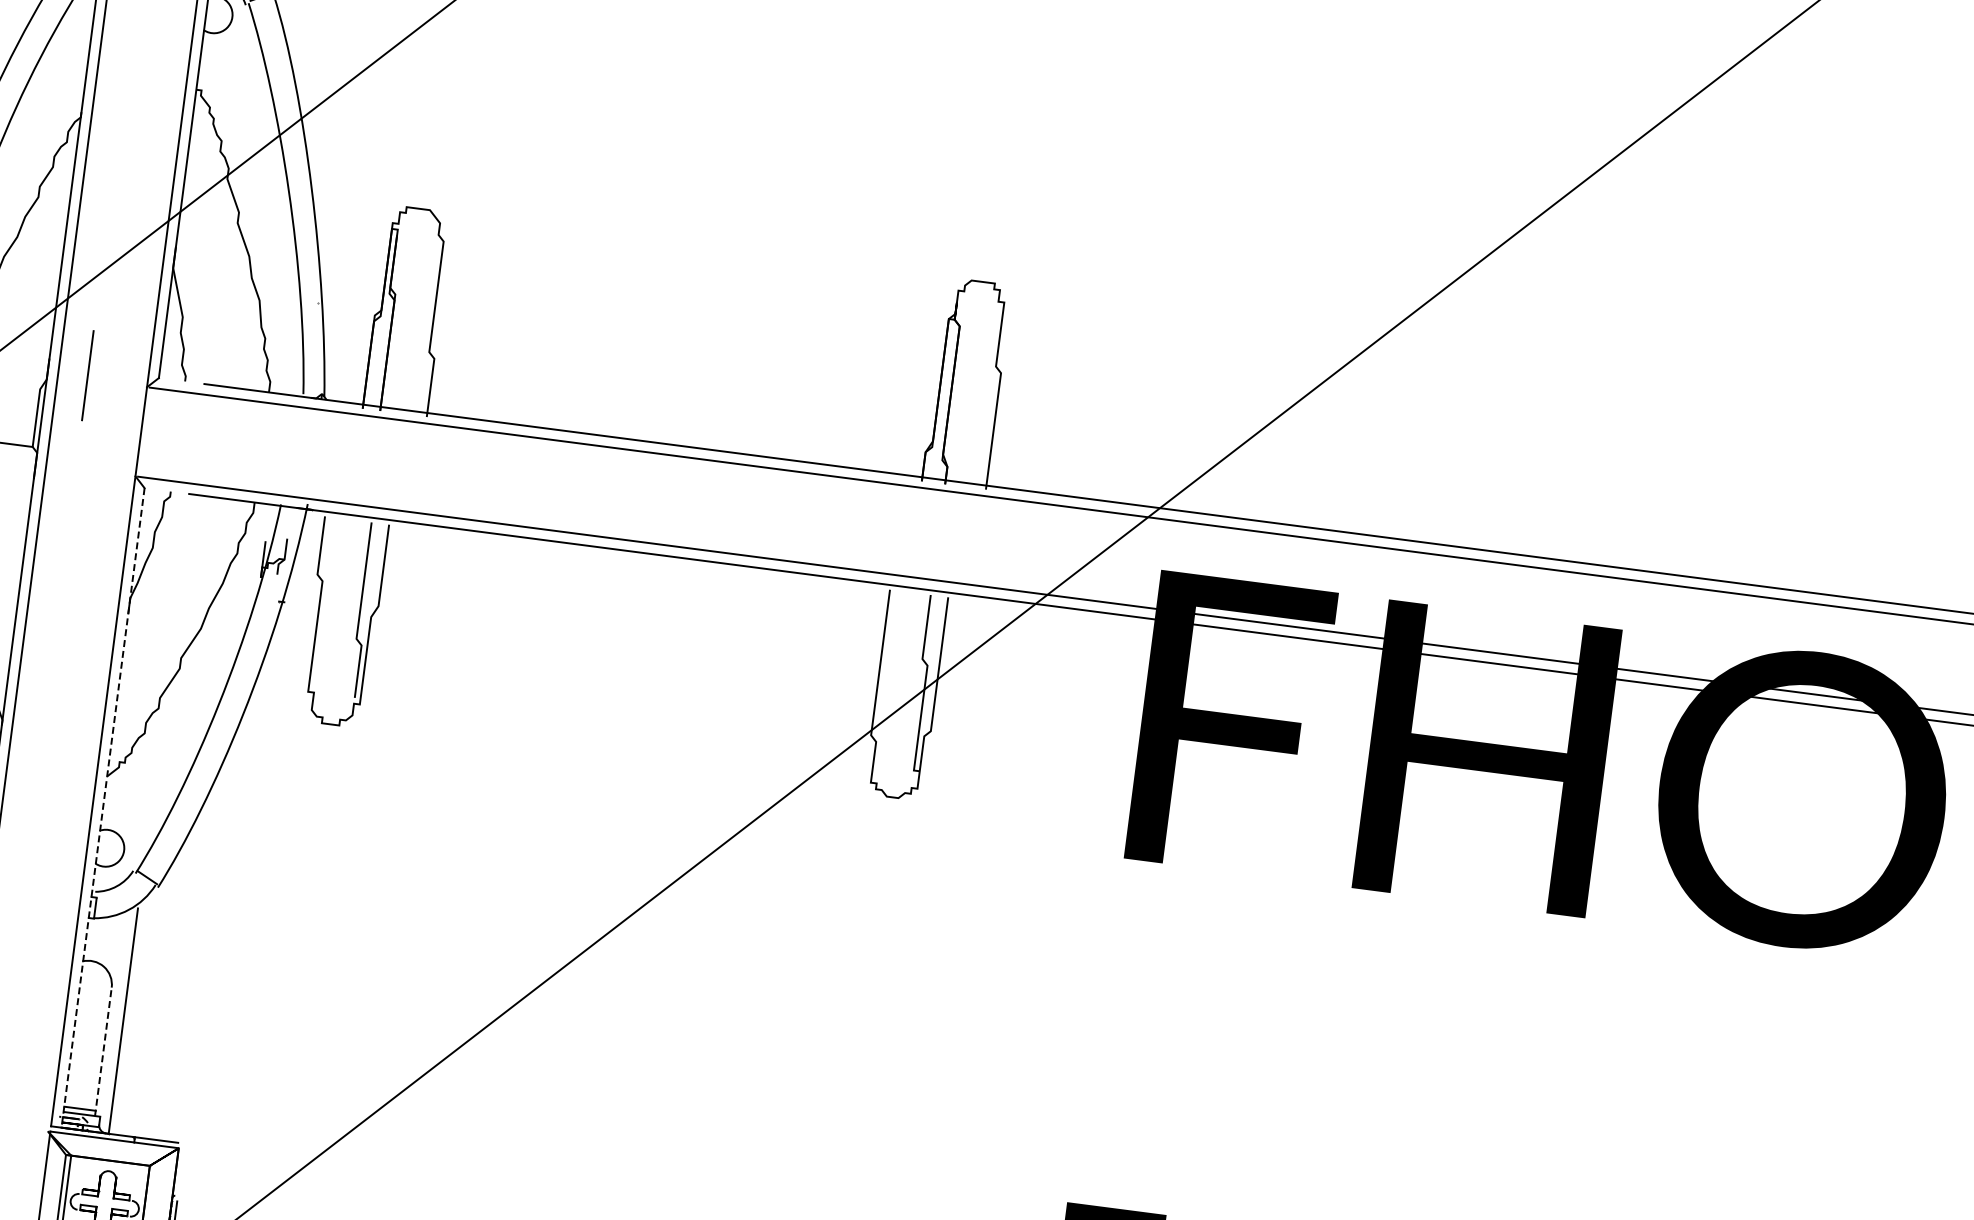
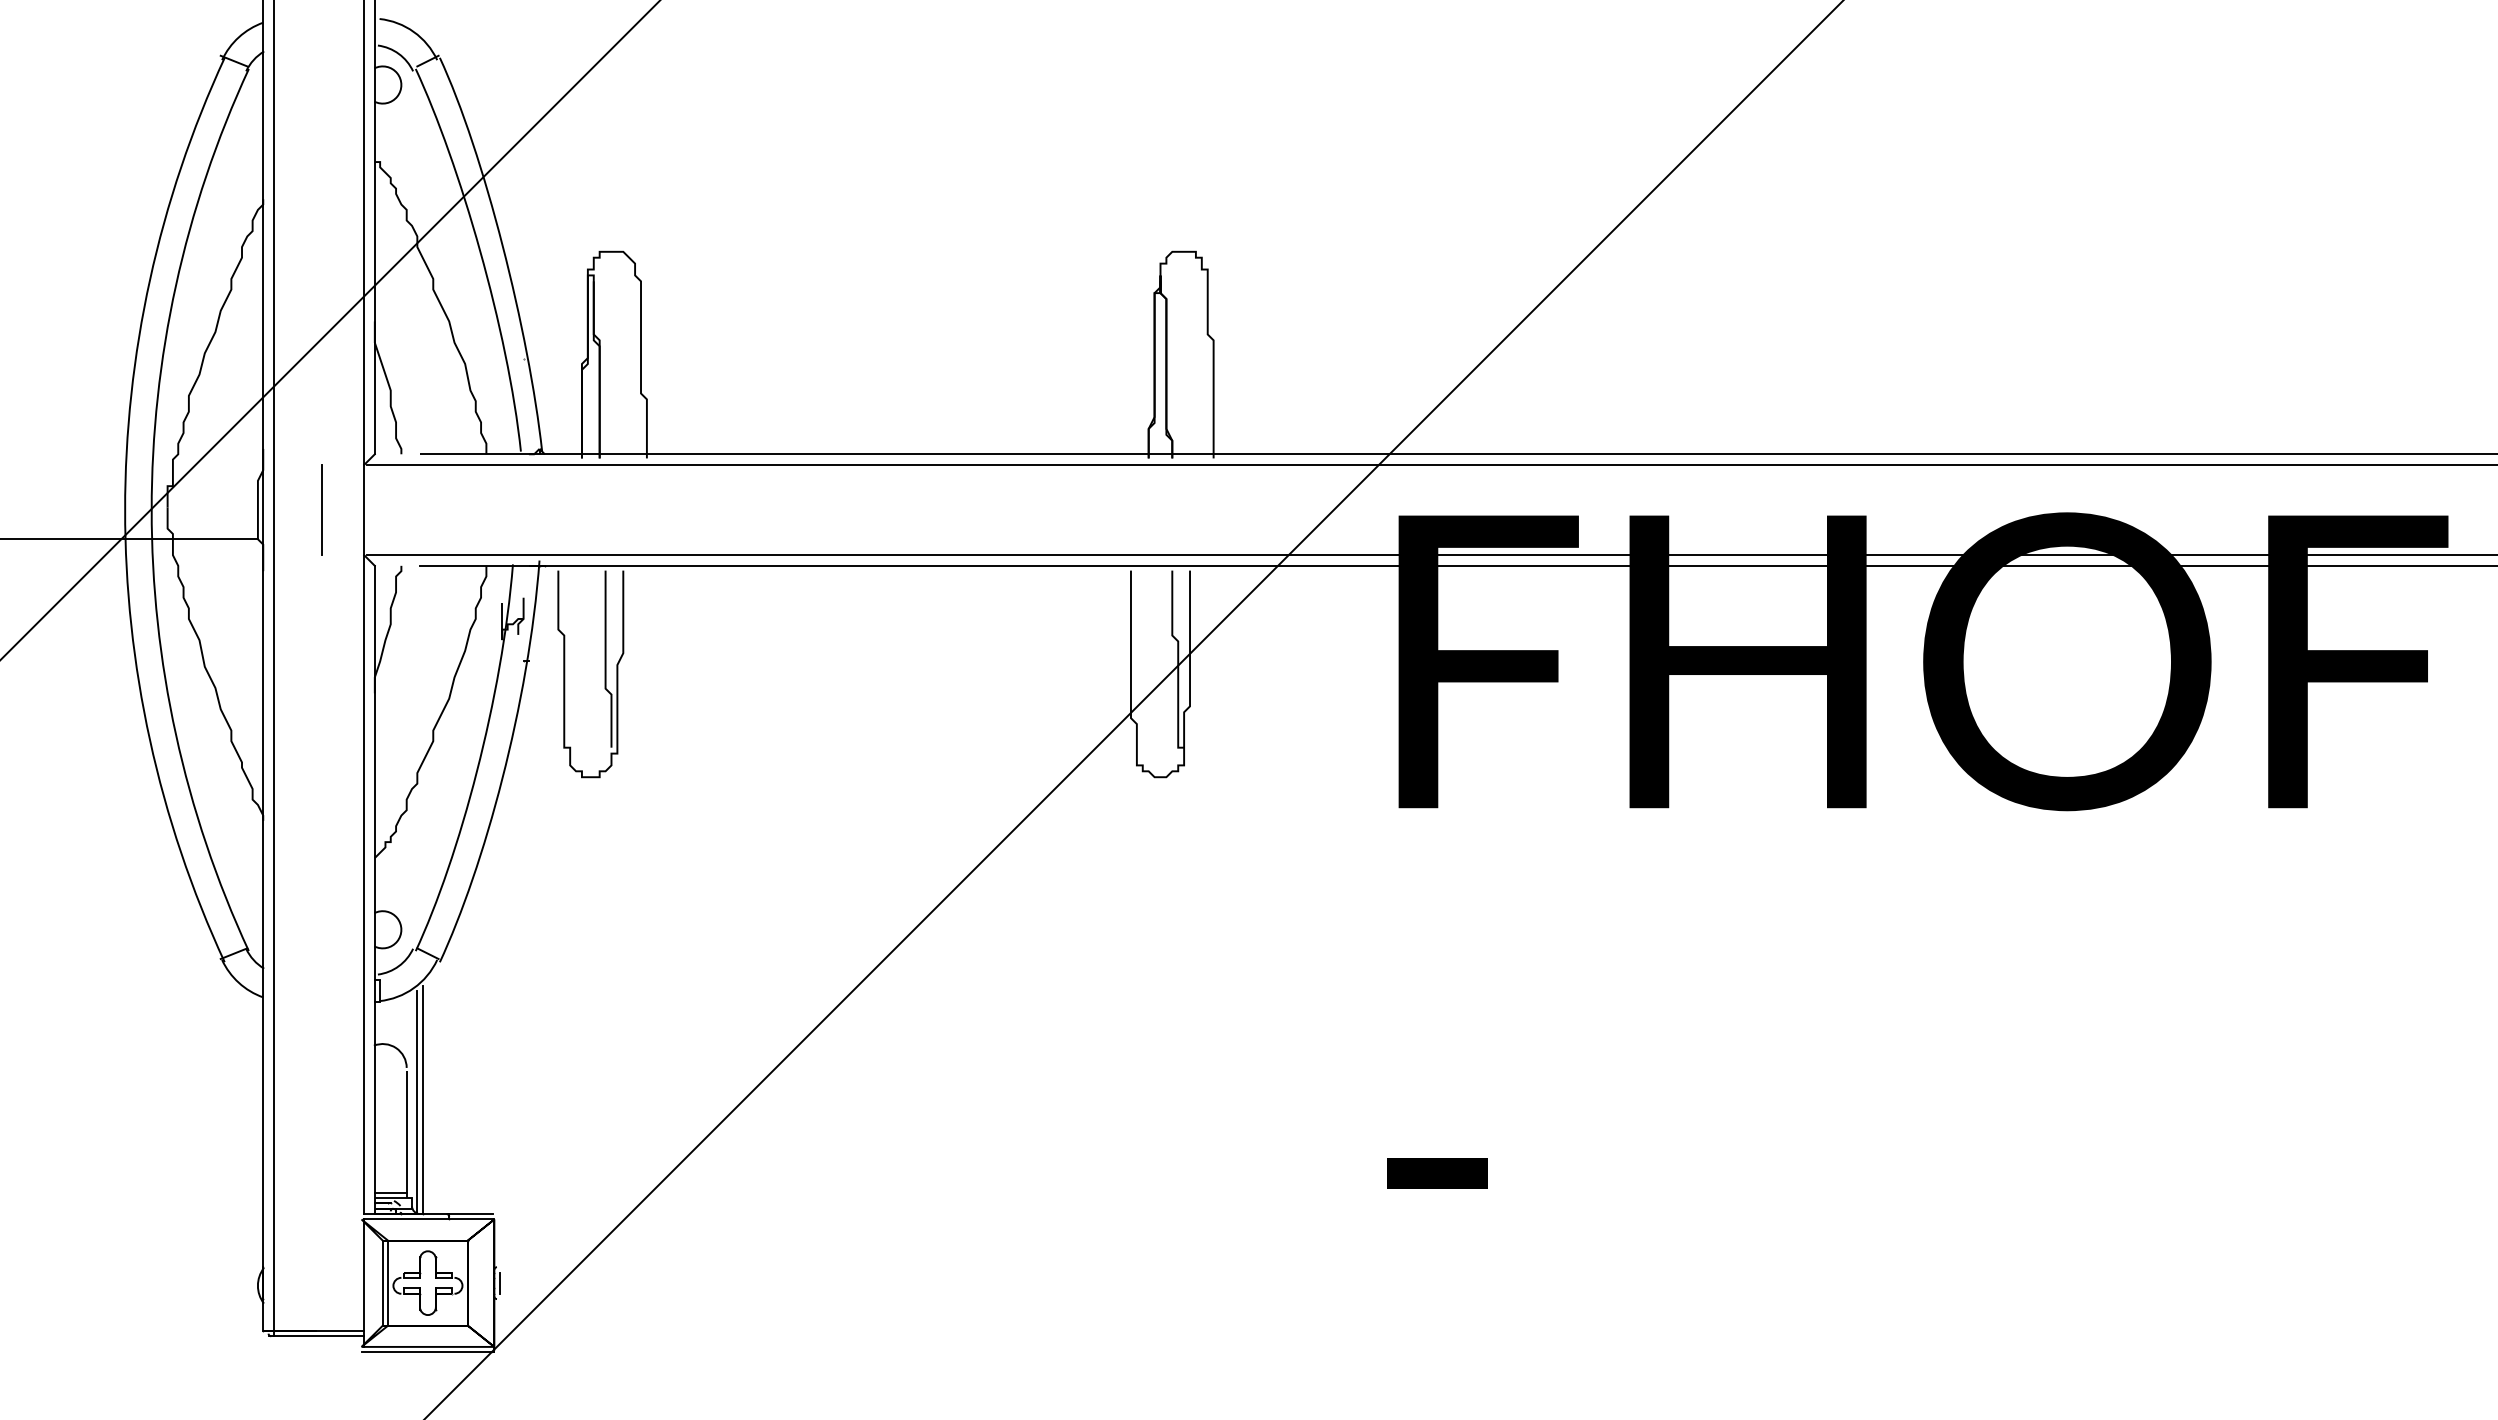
line: (87, 375) -> (321, 509), moved
line: (102, 808) -> (374, 890), dashed -> solid
line: (117, 1023) -> (417, 1102), added
line: (102, 1054) -> (406, 1135), dashed -> solid

